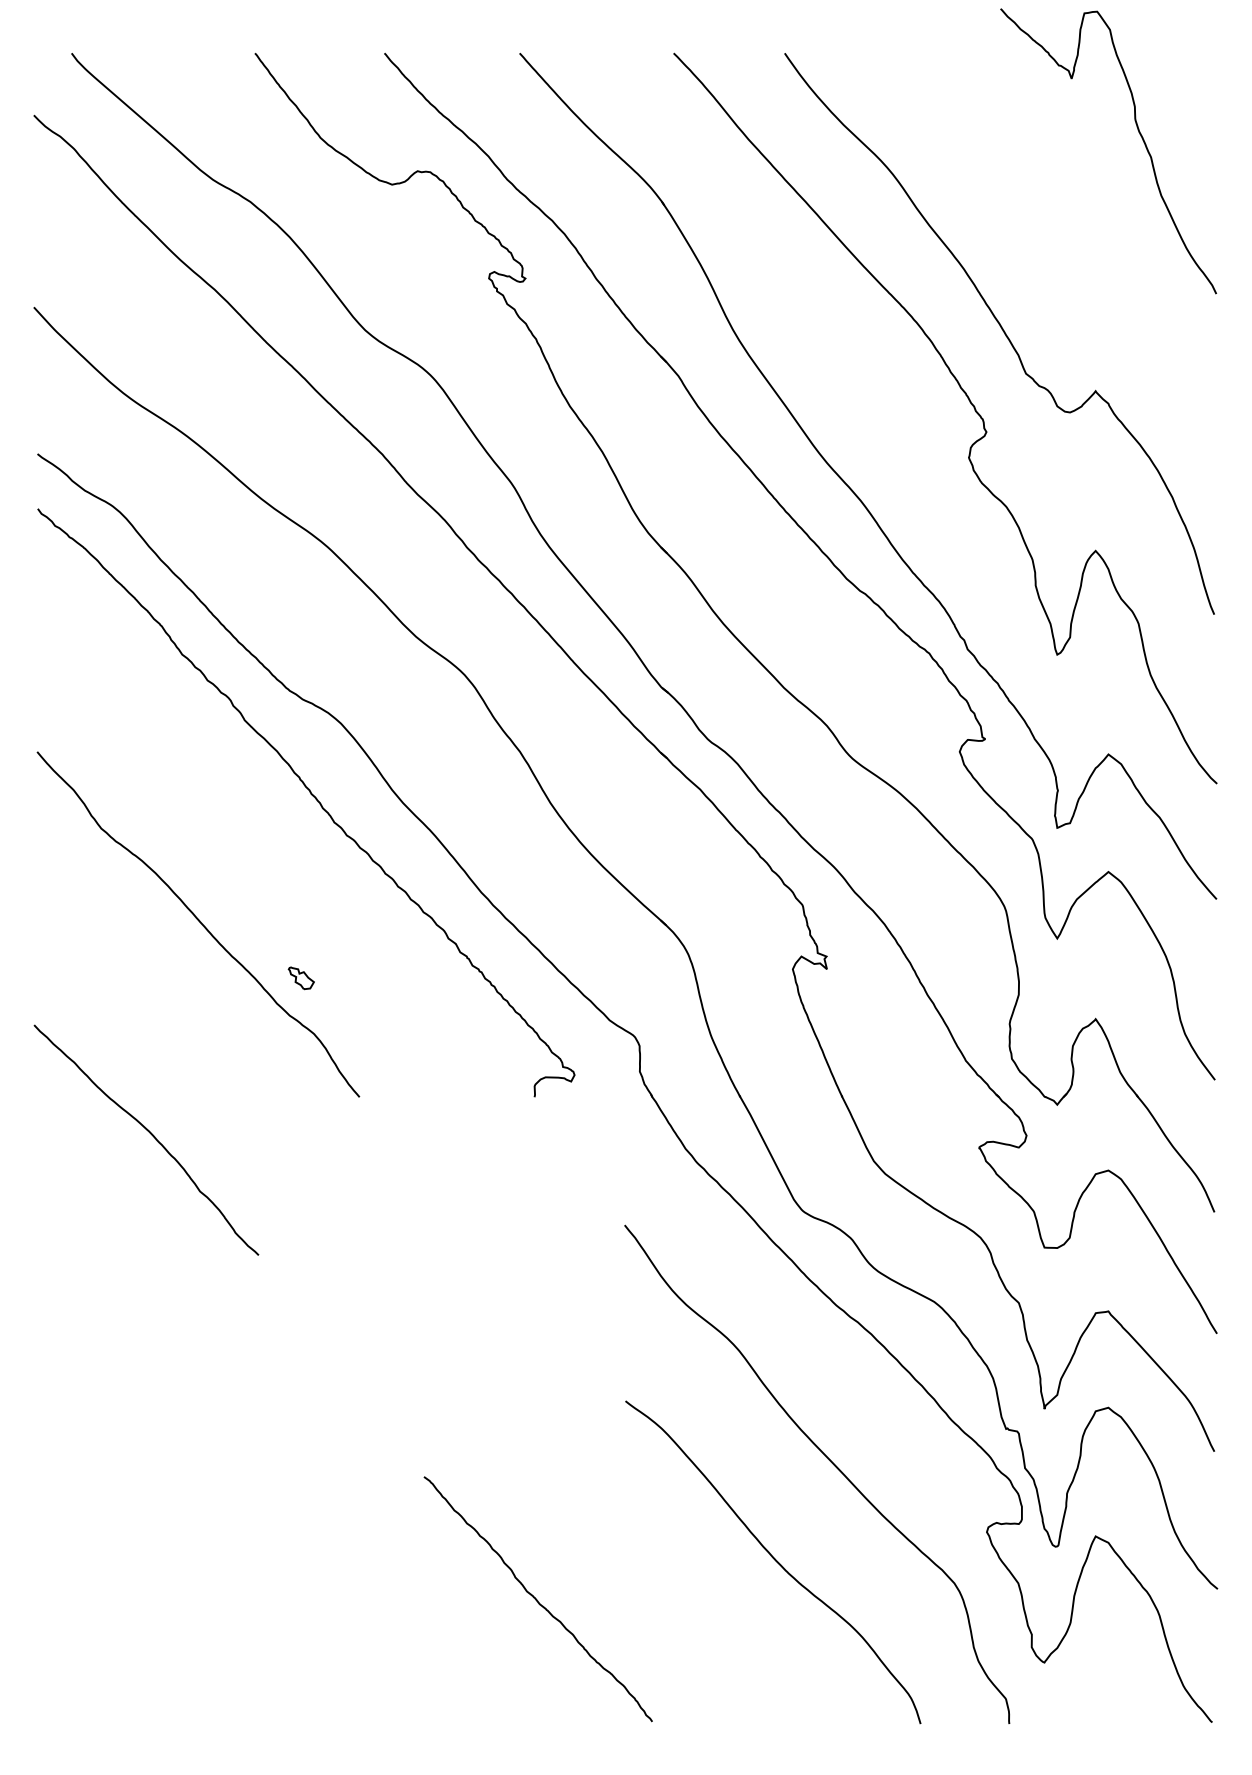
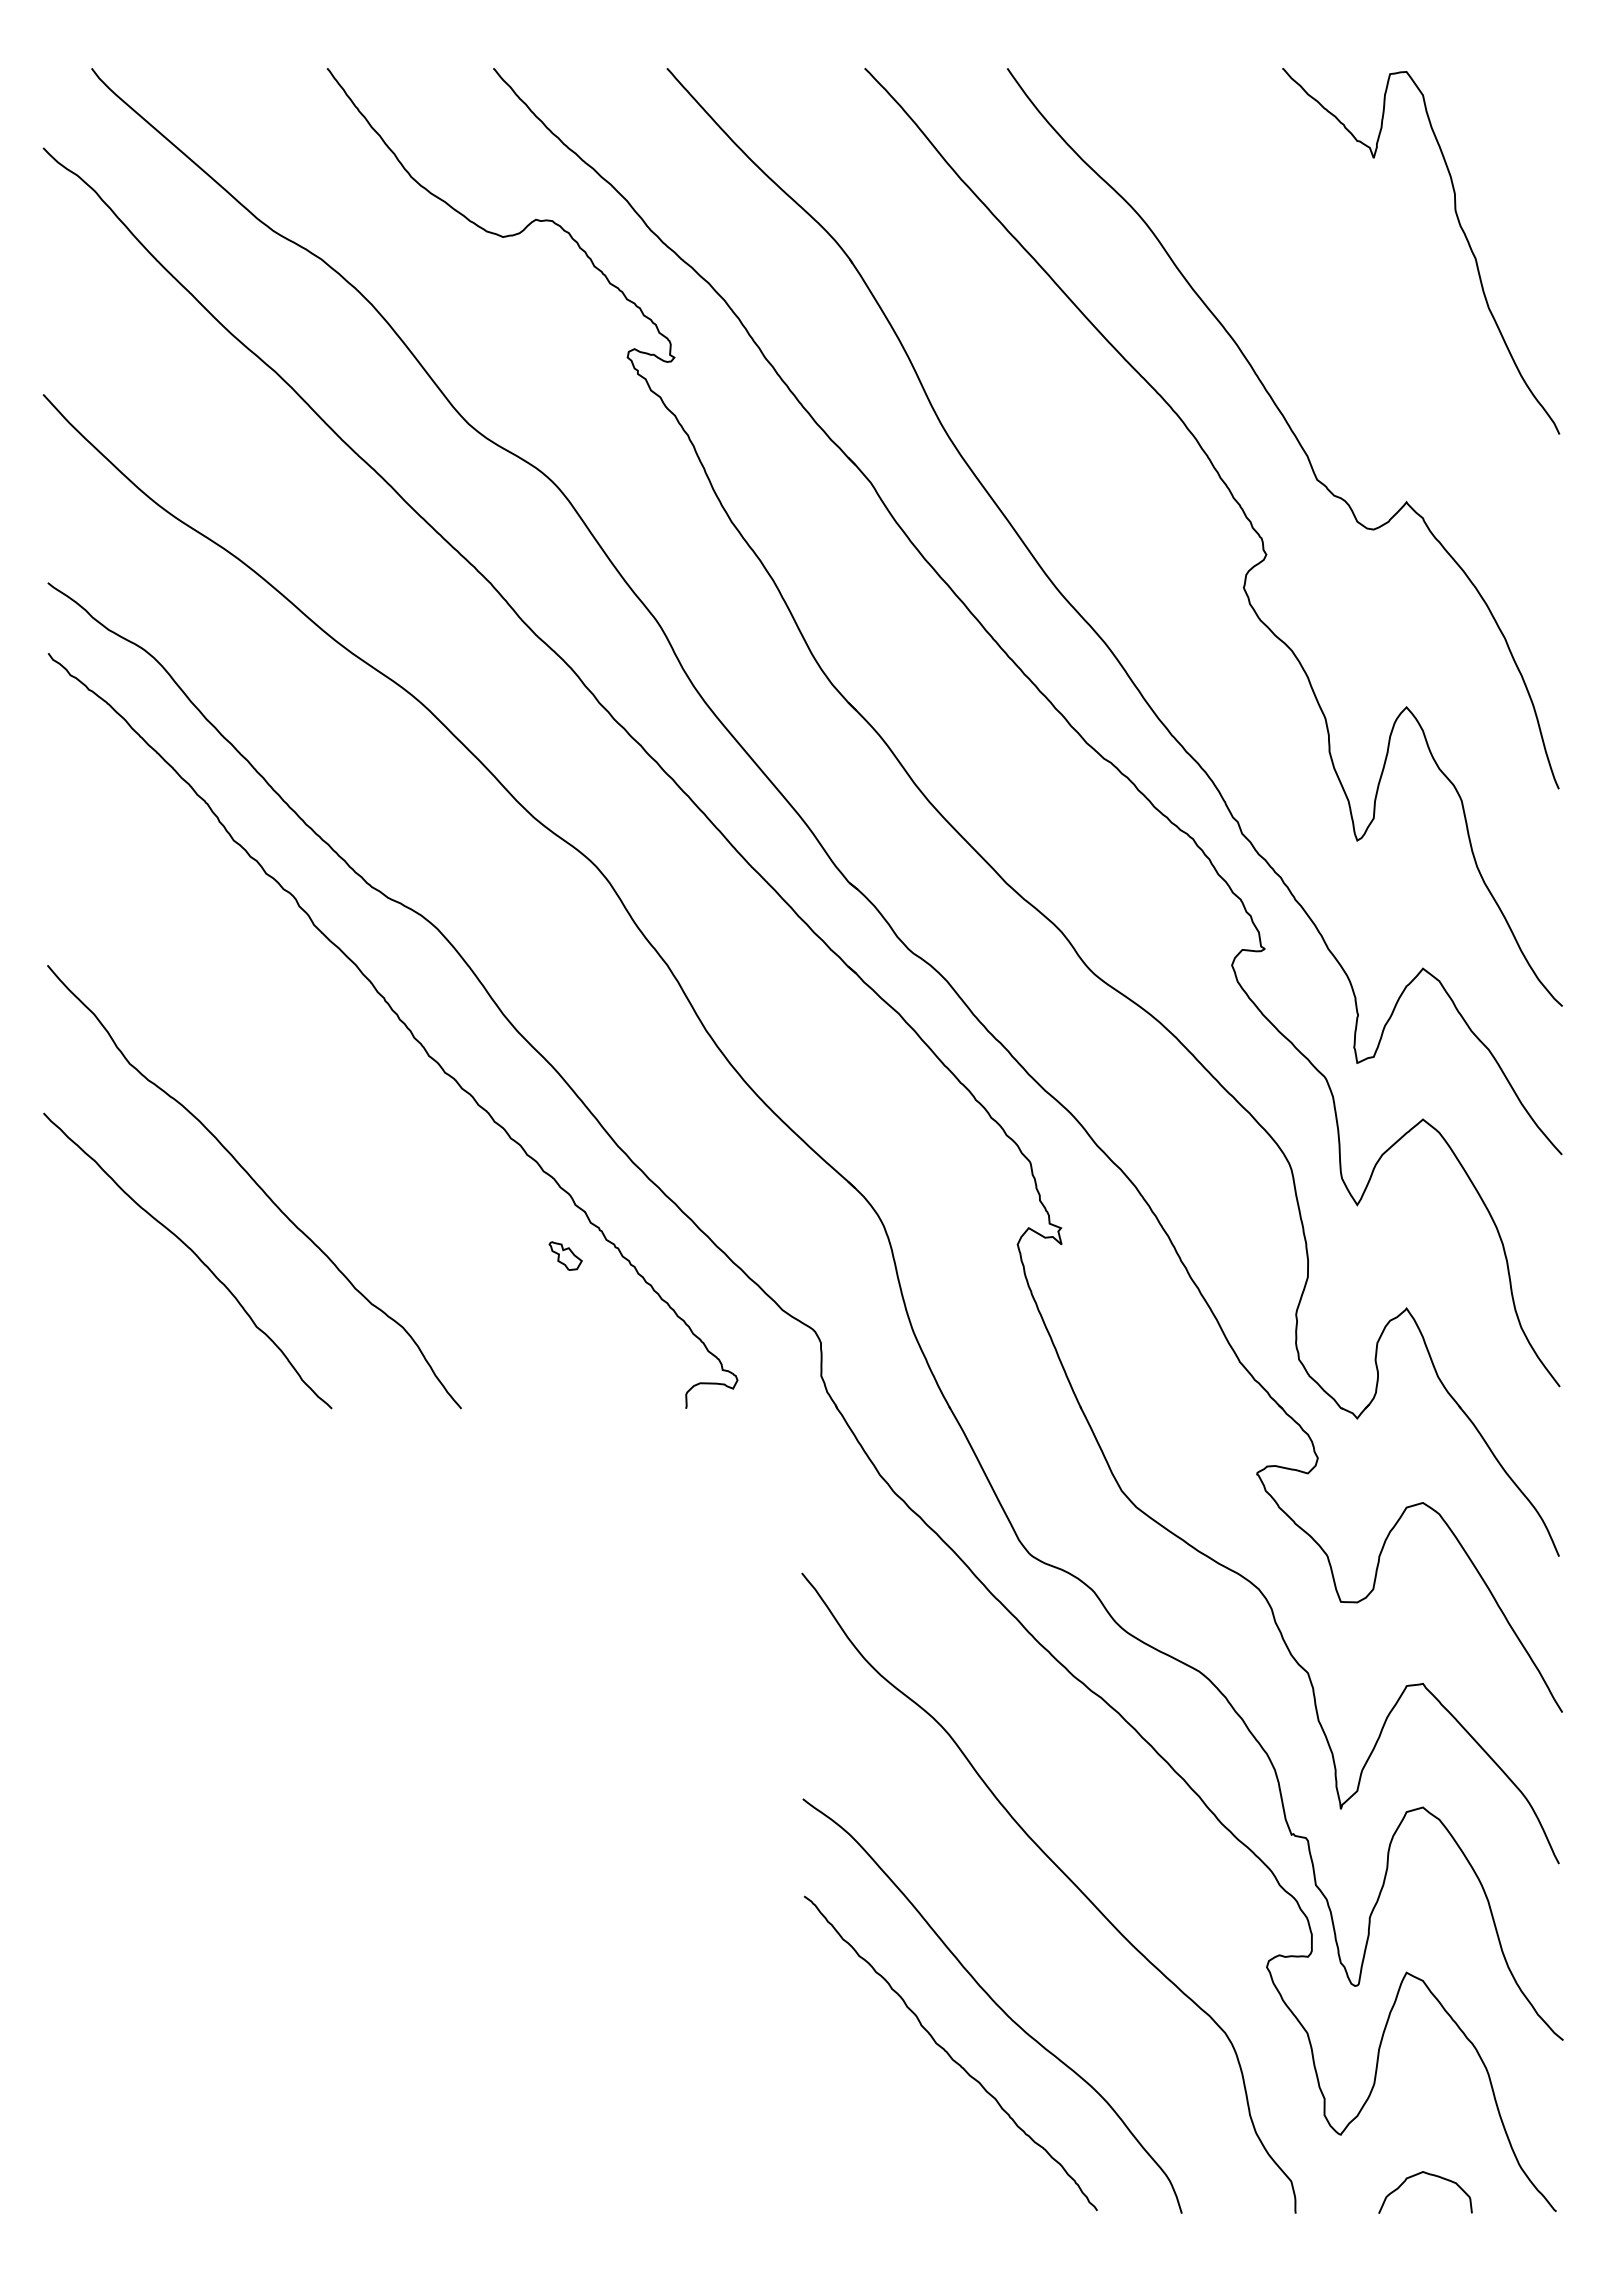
curve: (1140, 135) -> (1461, 230), moved
part: (301, 977) -> (565, 1255), moved
curve: (150, 1134) -> (193, 1253), moved
curve: (537, 1599) -> (949, 2053), moved
curve: (1113, 1694) -> (1429, 2175), added

